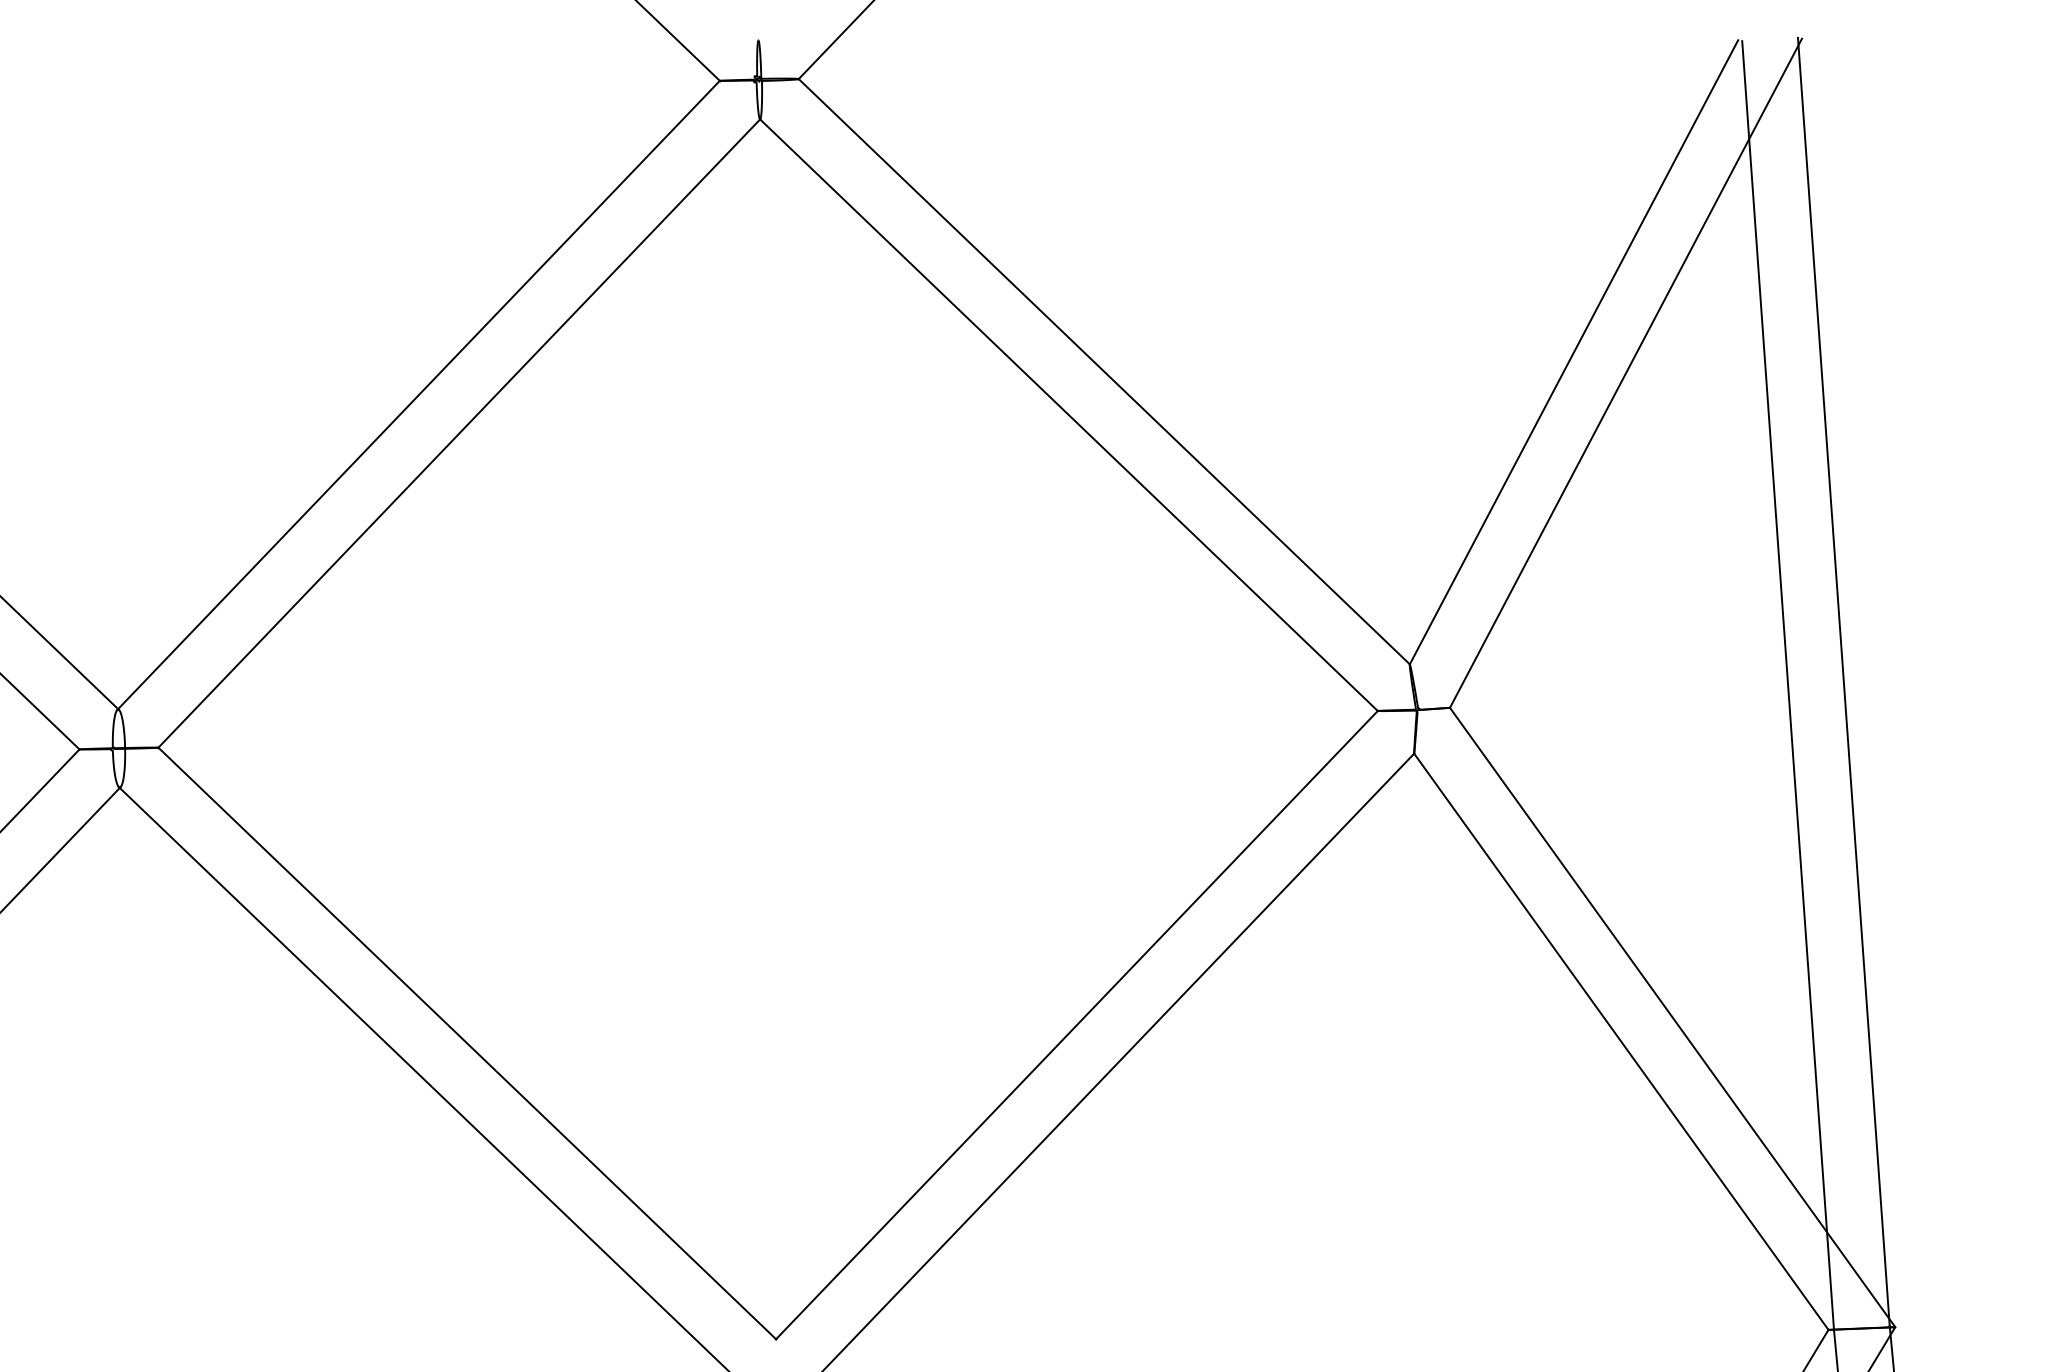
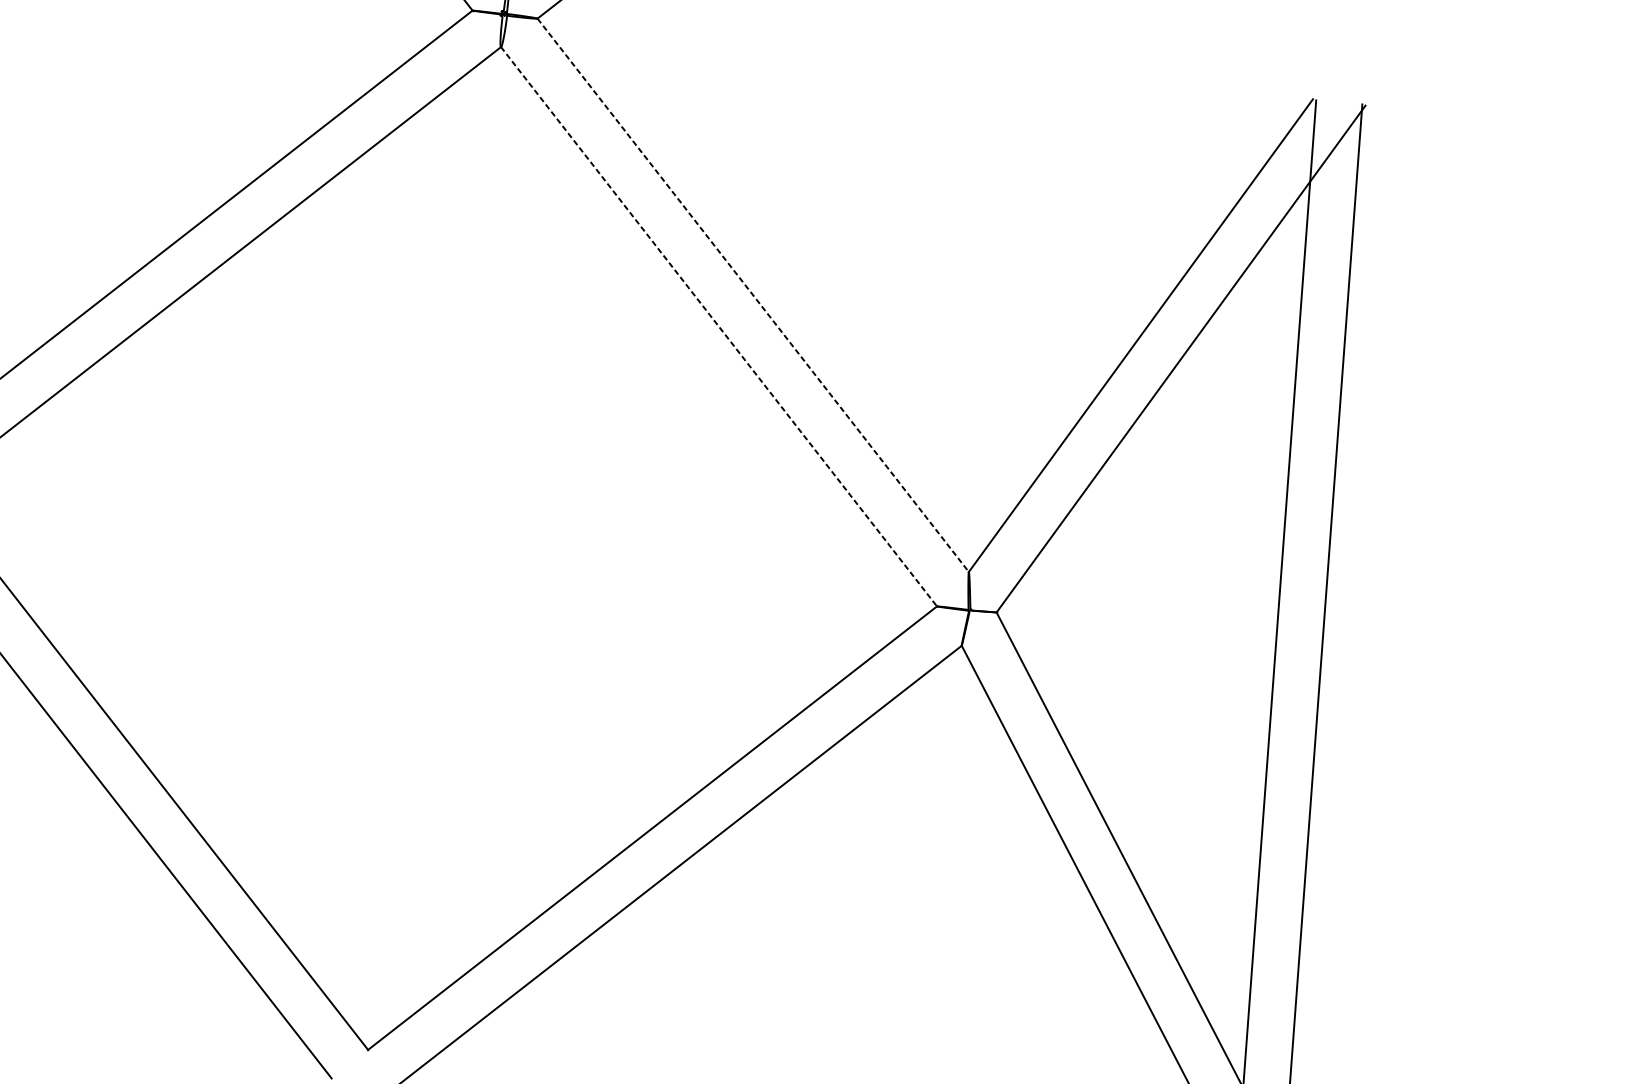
line: (1104, 372) -> (753, 295), solid -> dashed
line: (1068, 415) -> (718, 326), solid -> dashed

